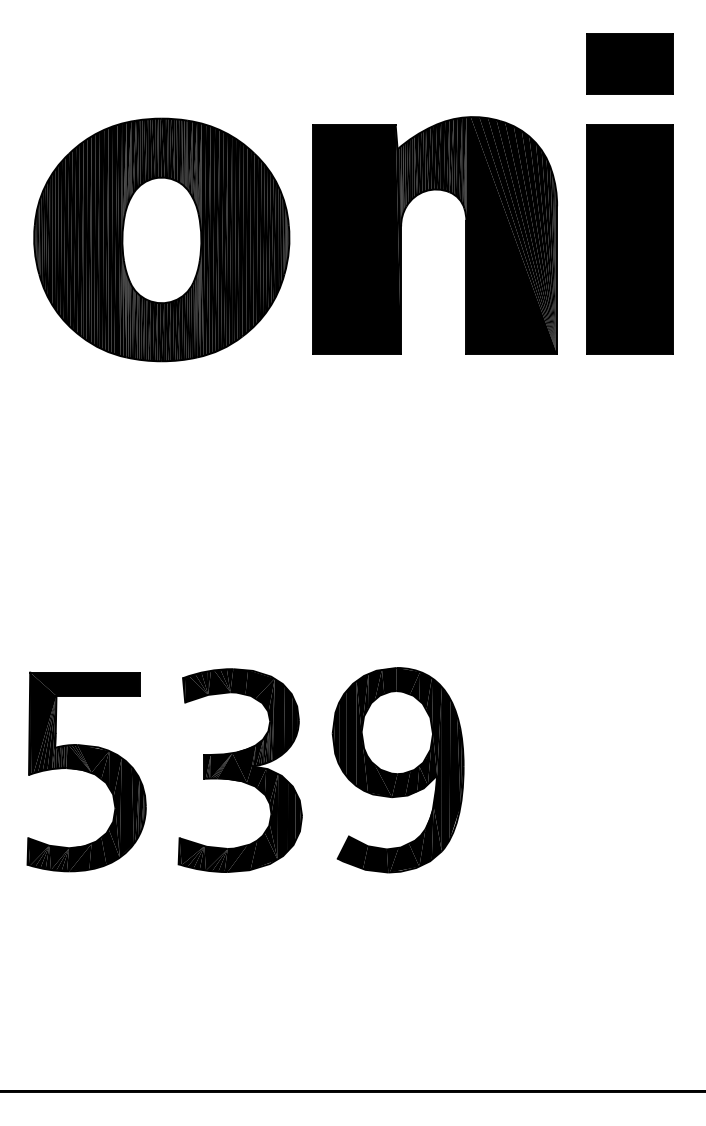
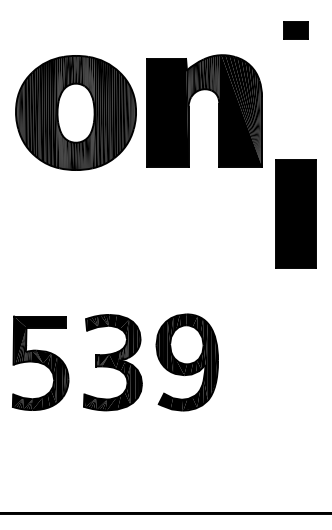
part: (628, 62) -> (295, 29), size x0.6
part: (628, 238) -> (295, 213), moved

